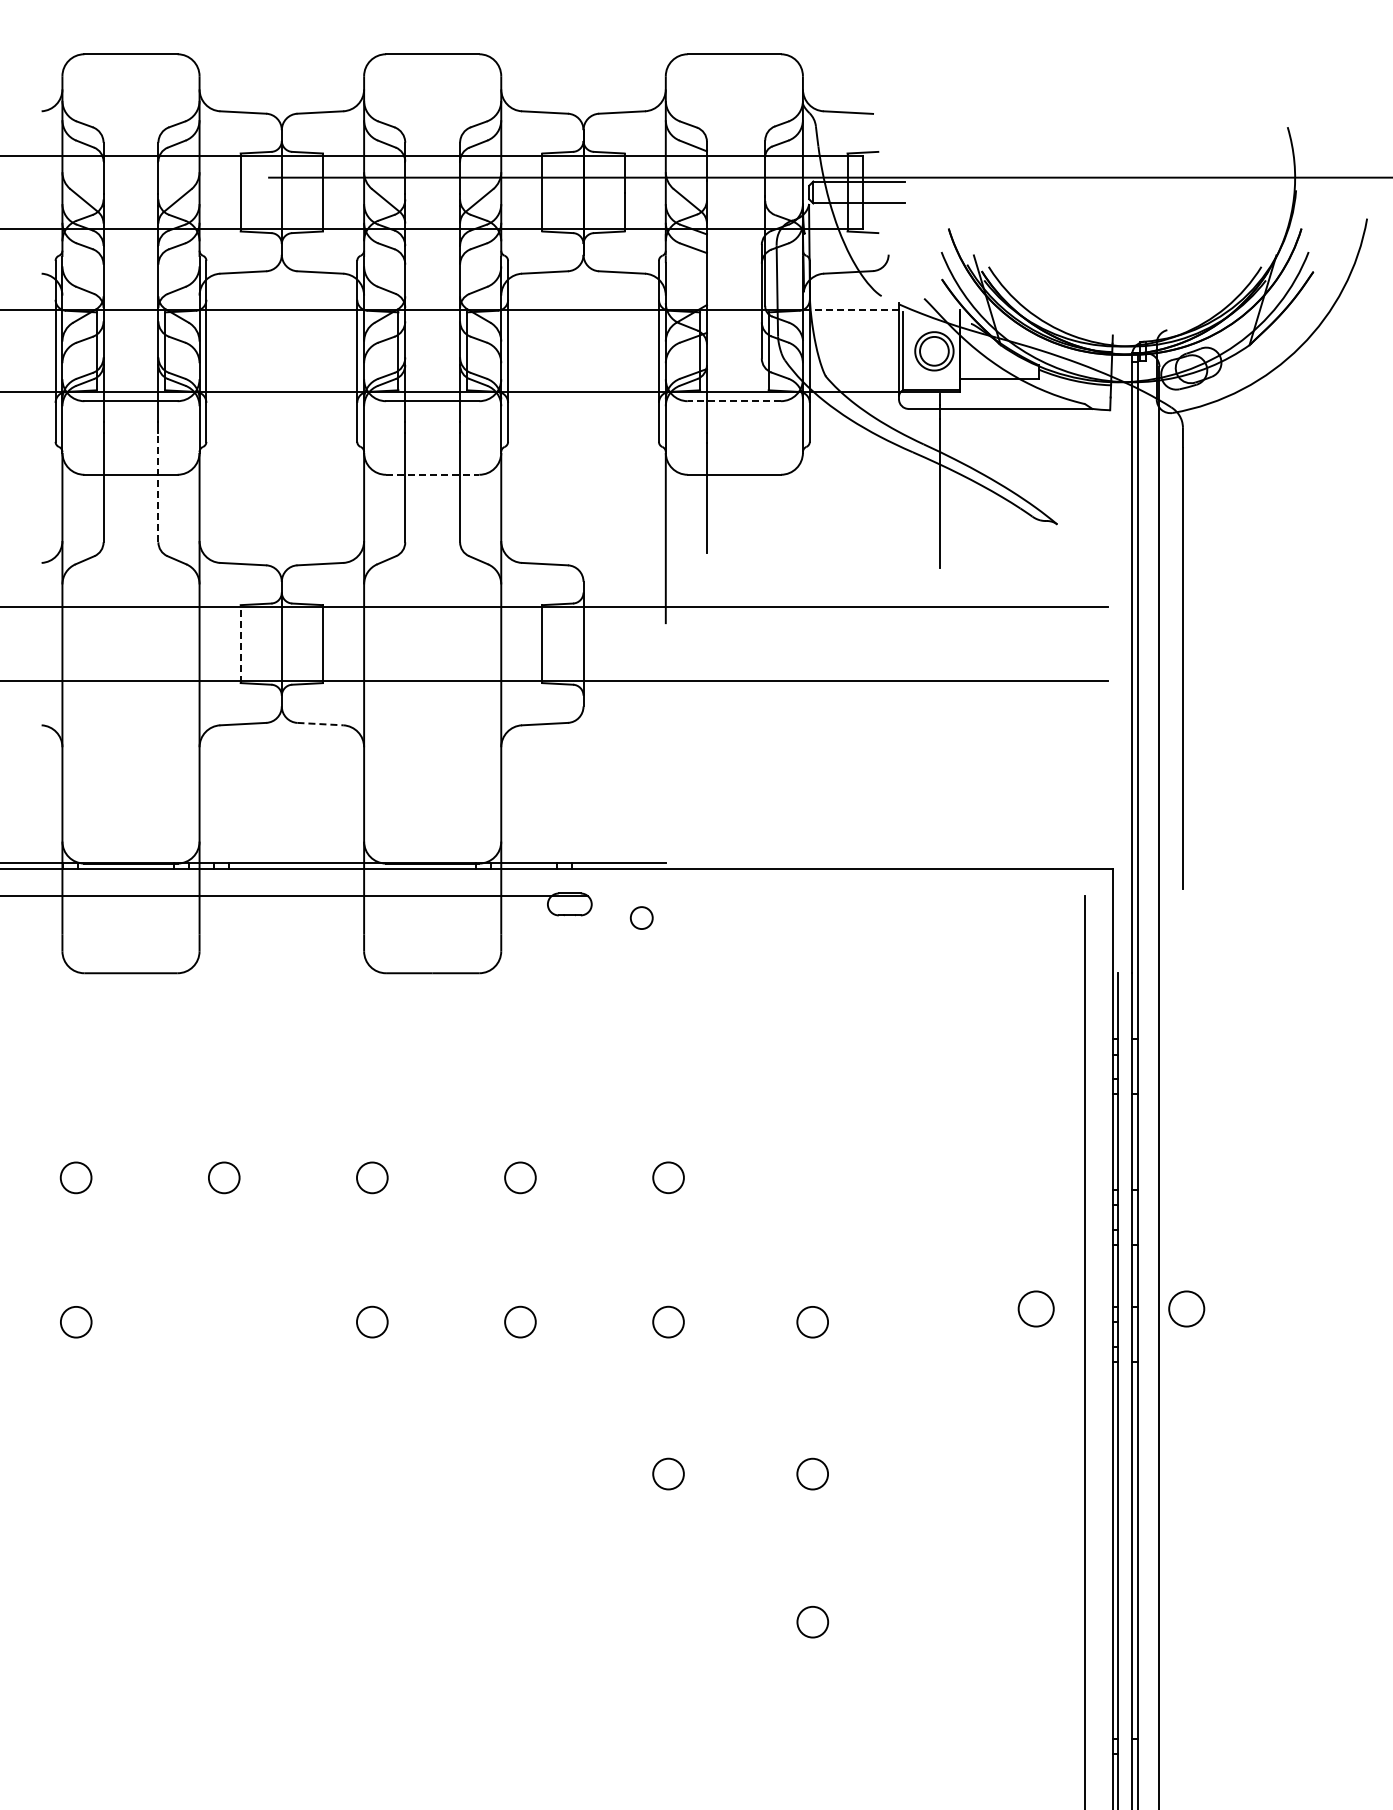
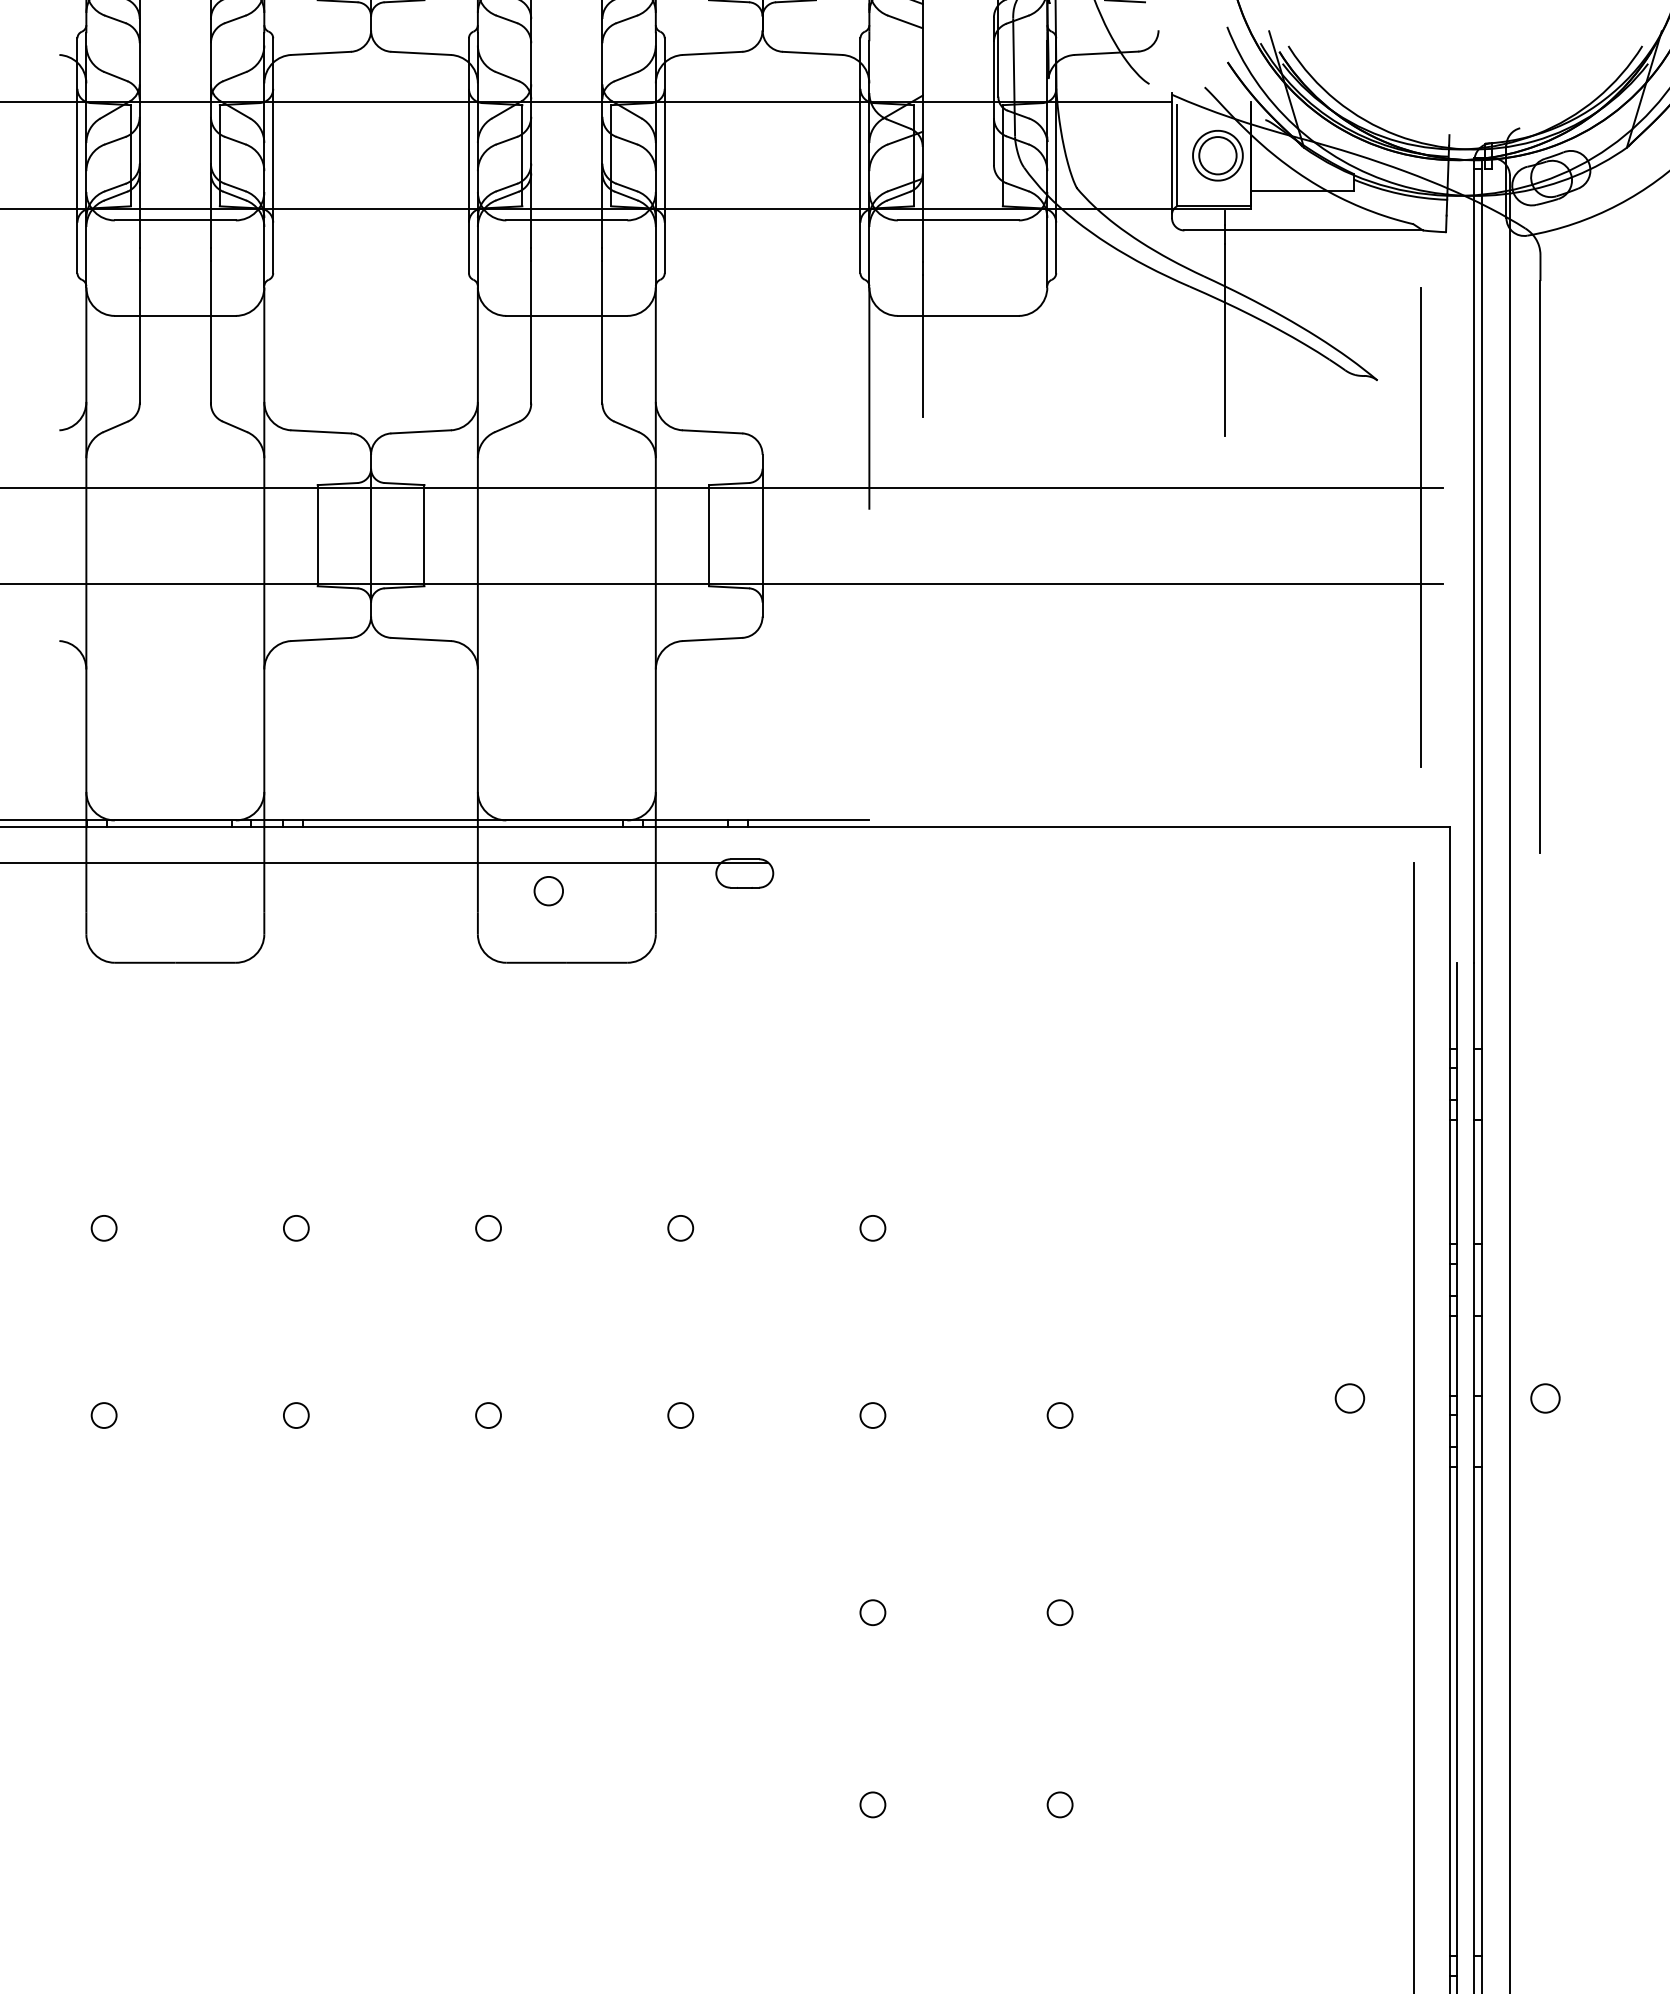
line: (854, 310) -> (1114, 102), dashed -> solid
line: (734, 401) -> (958, 220), dashed -> solid
line: (432, 474) -> (566, 315), dashed -> solid
line: (158, 487) -> (211, 332), dashed -> solid
line: (1090, 637) -> (1420, 527), added
line: (240, 644) -> (317, 536), dashed -> solid
line: (320, 724) -> (421, 639), dashed -> solid
circle: (641, 917) -> (548, 890), moved
circle: (75, 1177) -> (103, 1227), size x0.62
circle: (223, 1177) -> (295, 1227), size x0.62
circle: (371, 1177) -> (487, 1227), size x0.62
circle: (520, 1177) -> (680, 1227), size x0.62
circle: (668, 1177) -> (872, 1227), size x0.62
circle: (1035, 1308) -> (1349, 1397), size x0.62
circle: (1186, 1308) -> (1545, 1397), size x0.62
circle: (75, 1321) -> (103, 1414), size x0.62
circle: (223, 1321) -> (295, 1414), added
circle: (371, 1321) -> (487, 1414), size x0.62
circle: (520, 1321) -> (680, 1414), size x0.62
circle: (668, 1321) -> (872, 1414), size x0.62
circle: (812, 1321) -> (1059, 1414), size x0.62
circle: (668, 1473) -> (872, 1611), size x0.62
circle: (812, 1473) -> (1059, 1611), size x0.62
circle: (668, 1621) -> (872, 1804), added
circle: (812, 1621) -> (1059, 1804), size x0.62

